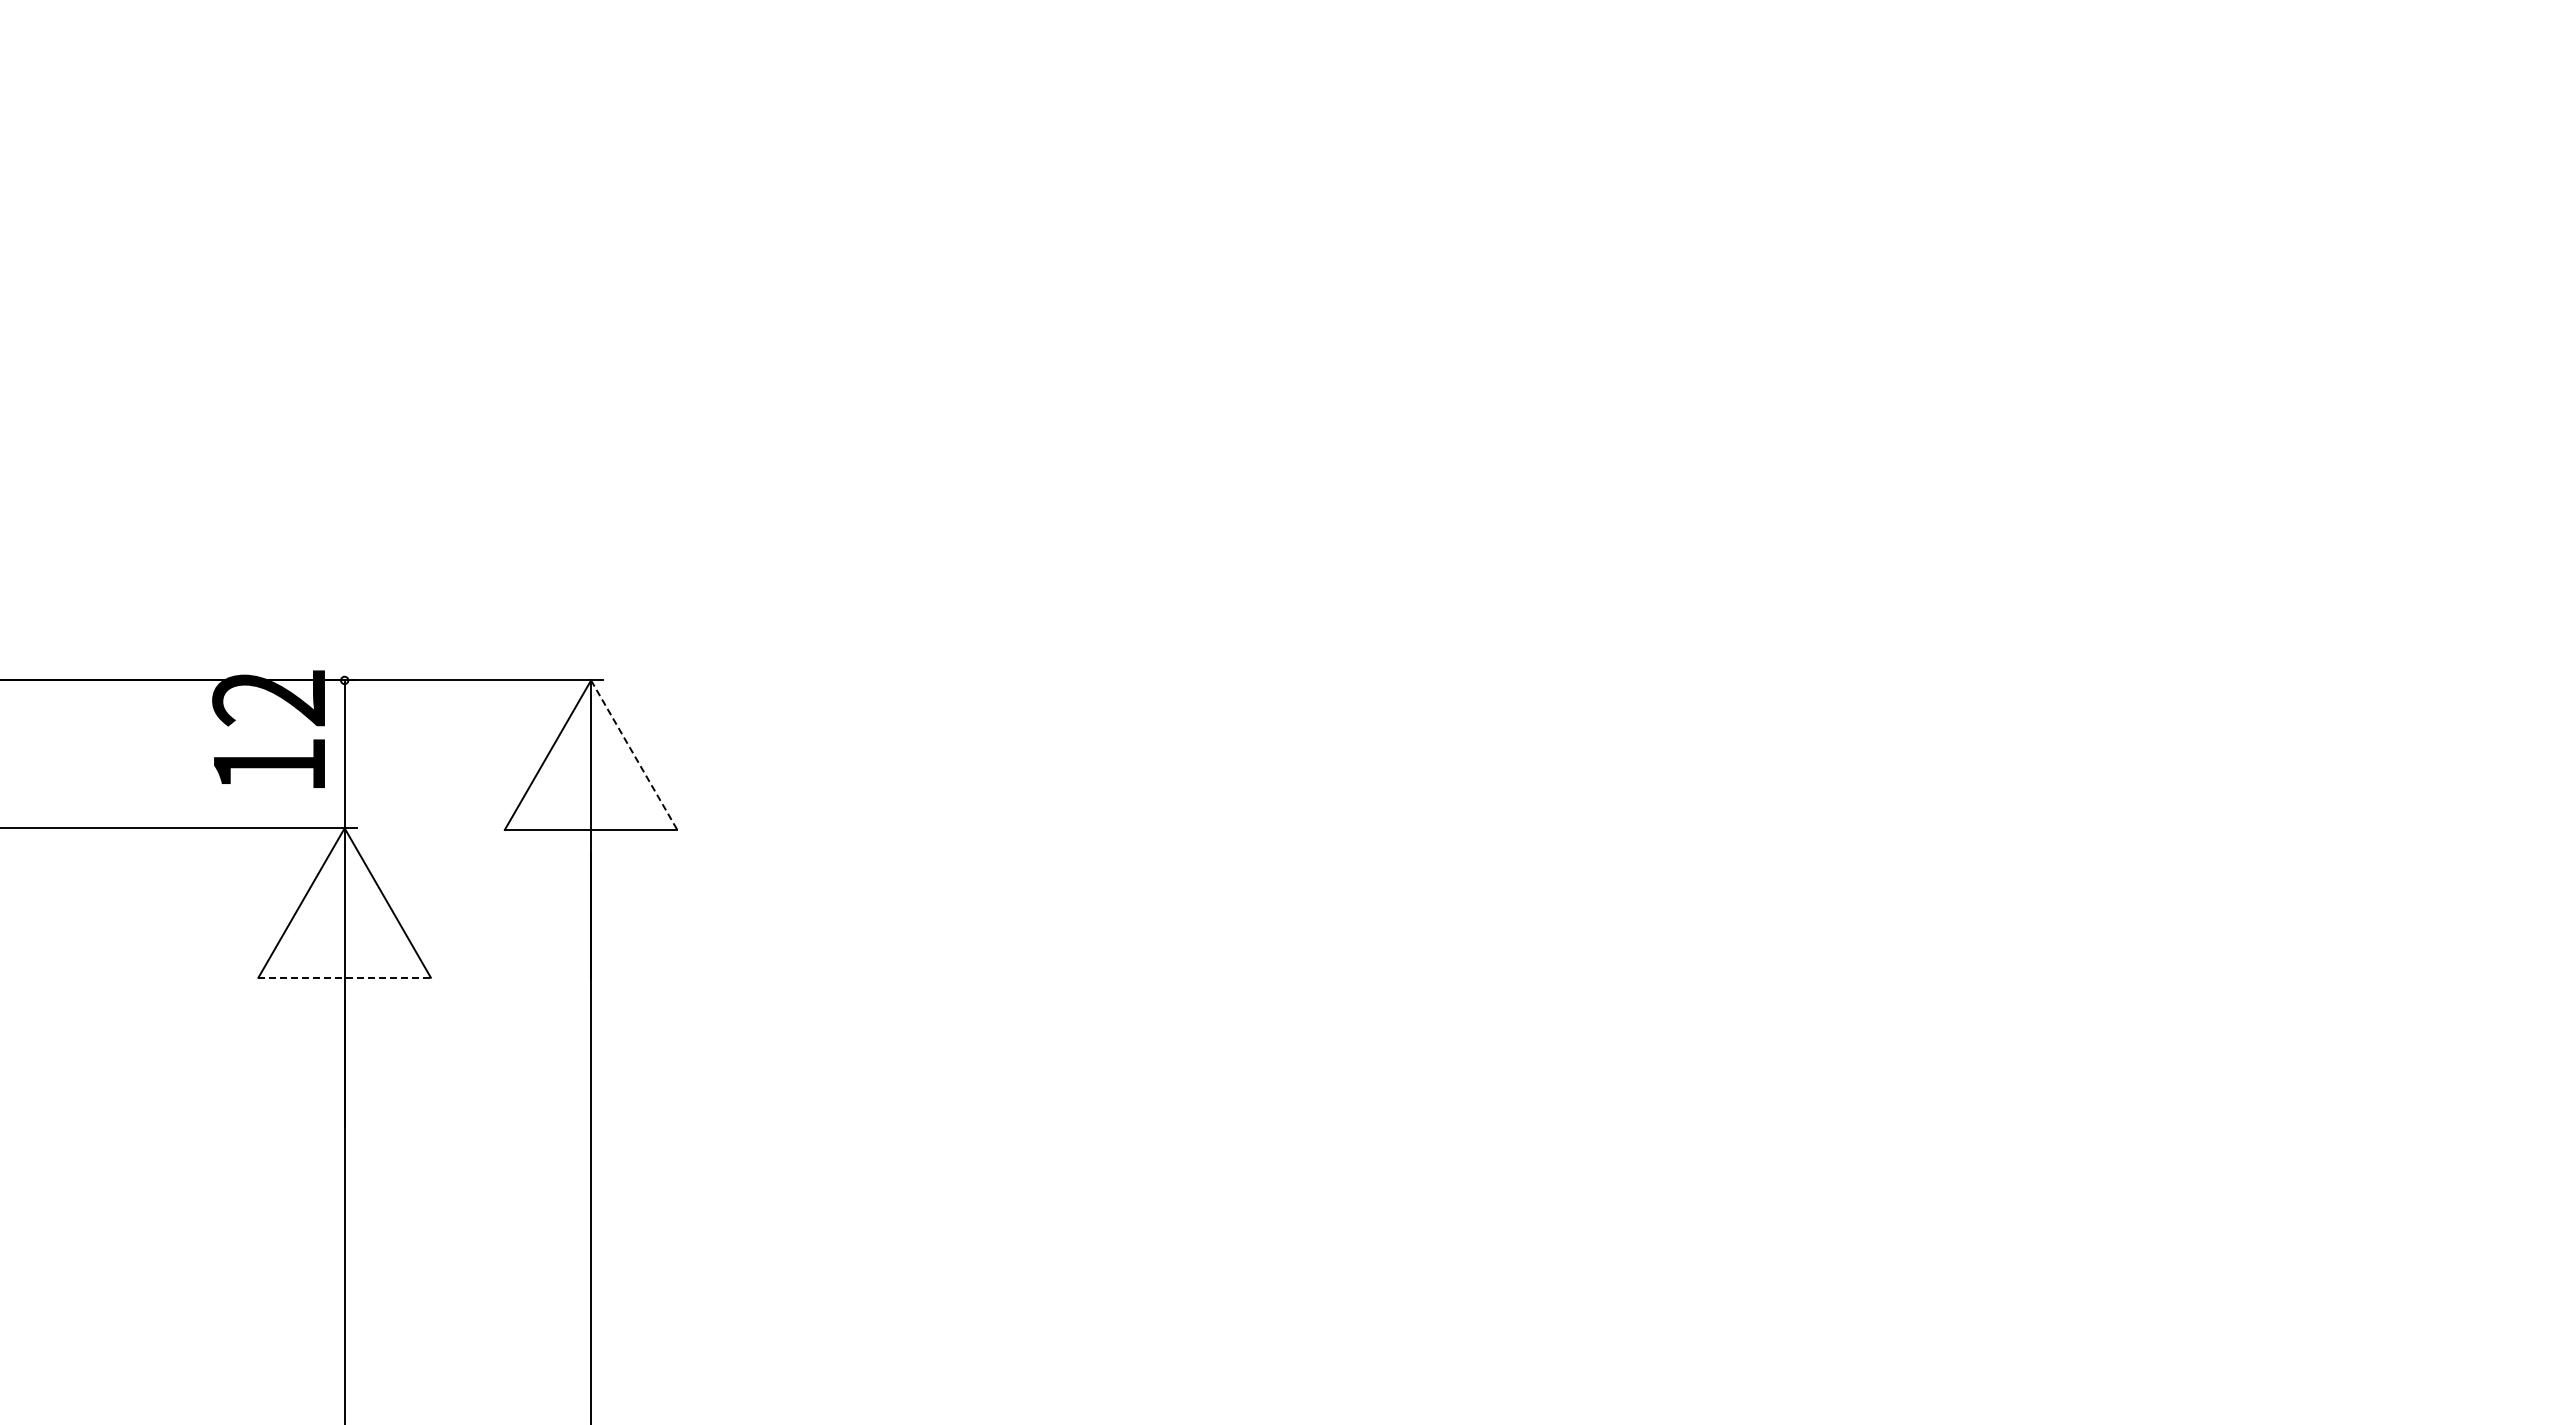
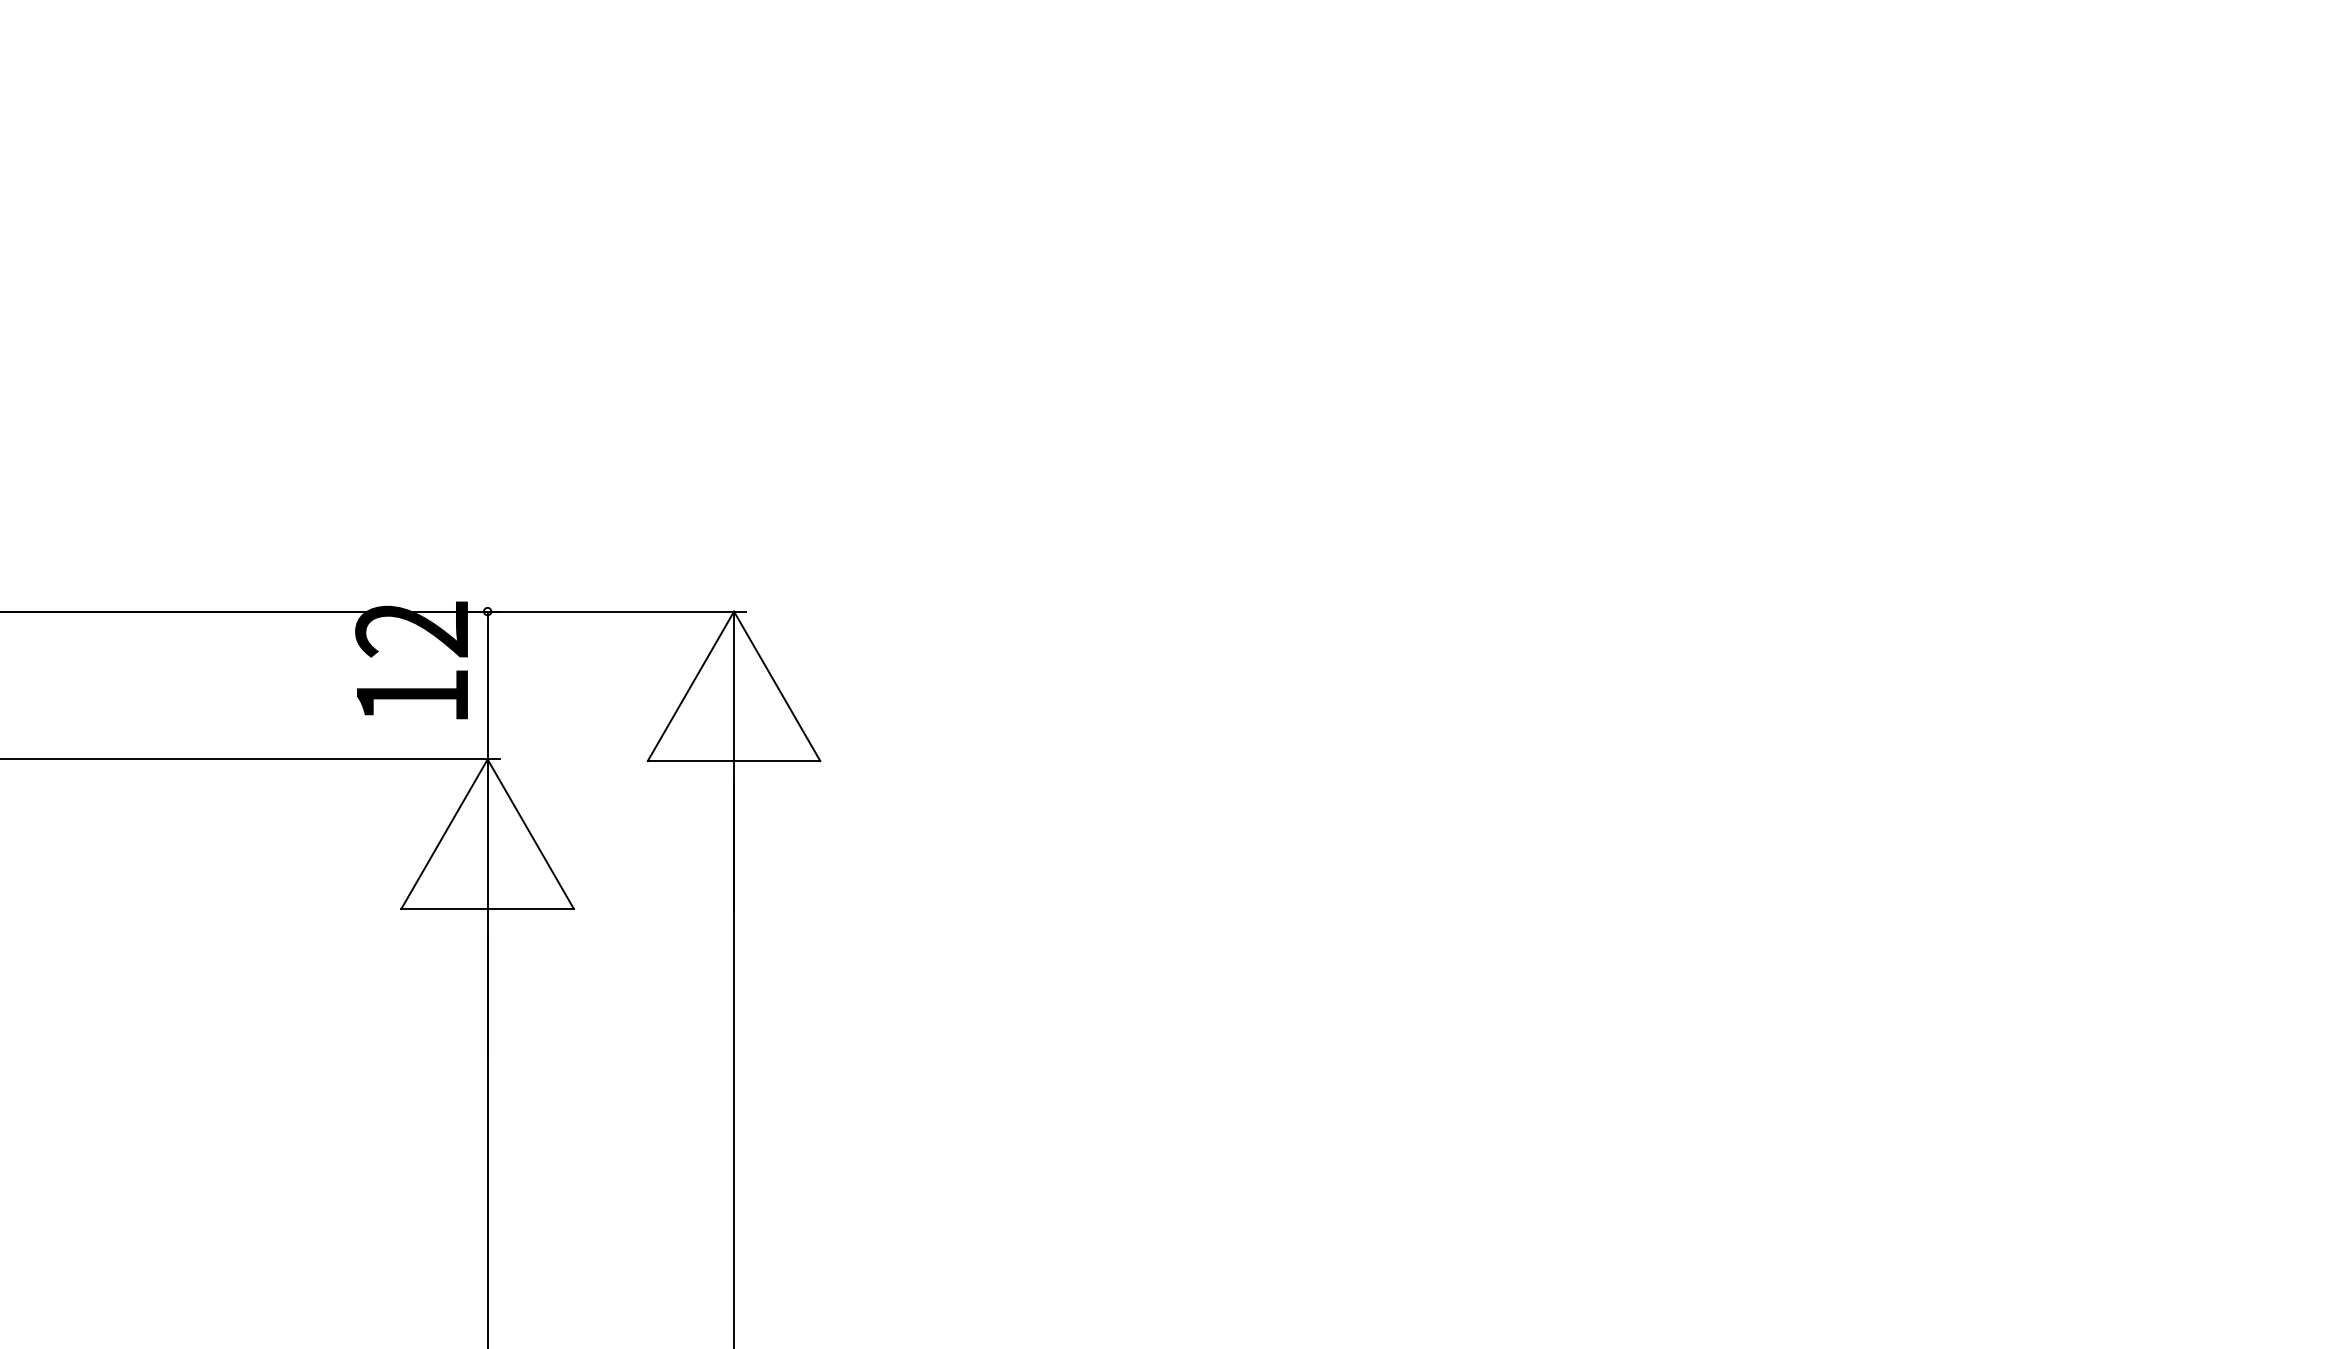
line: (634, 755) -> (777, 686), dashed -> solid
line: (345, 977) -> (488, 908), dashed -> solid

